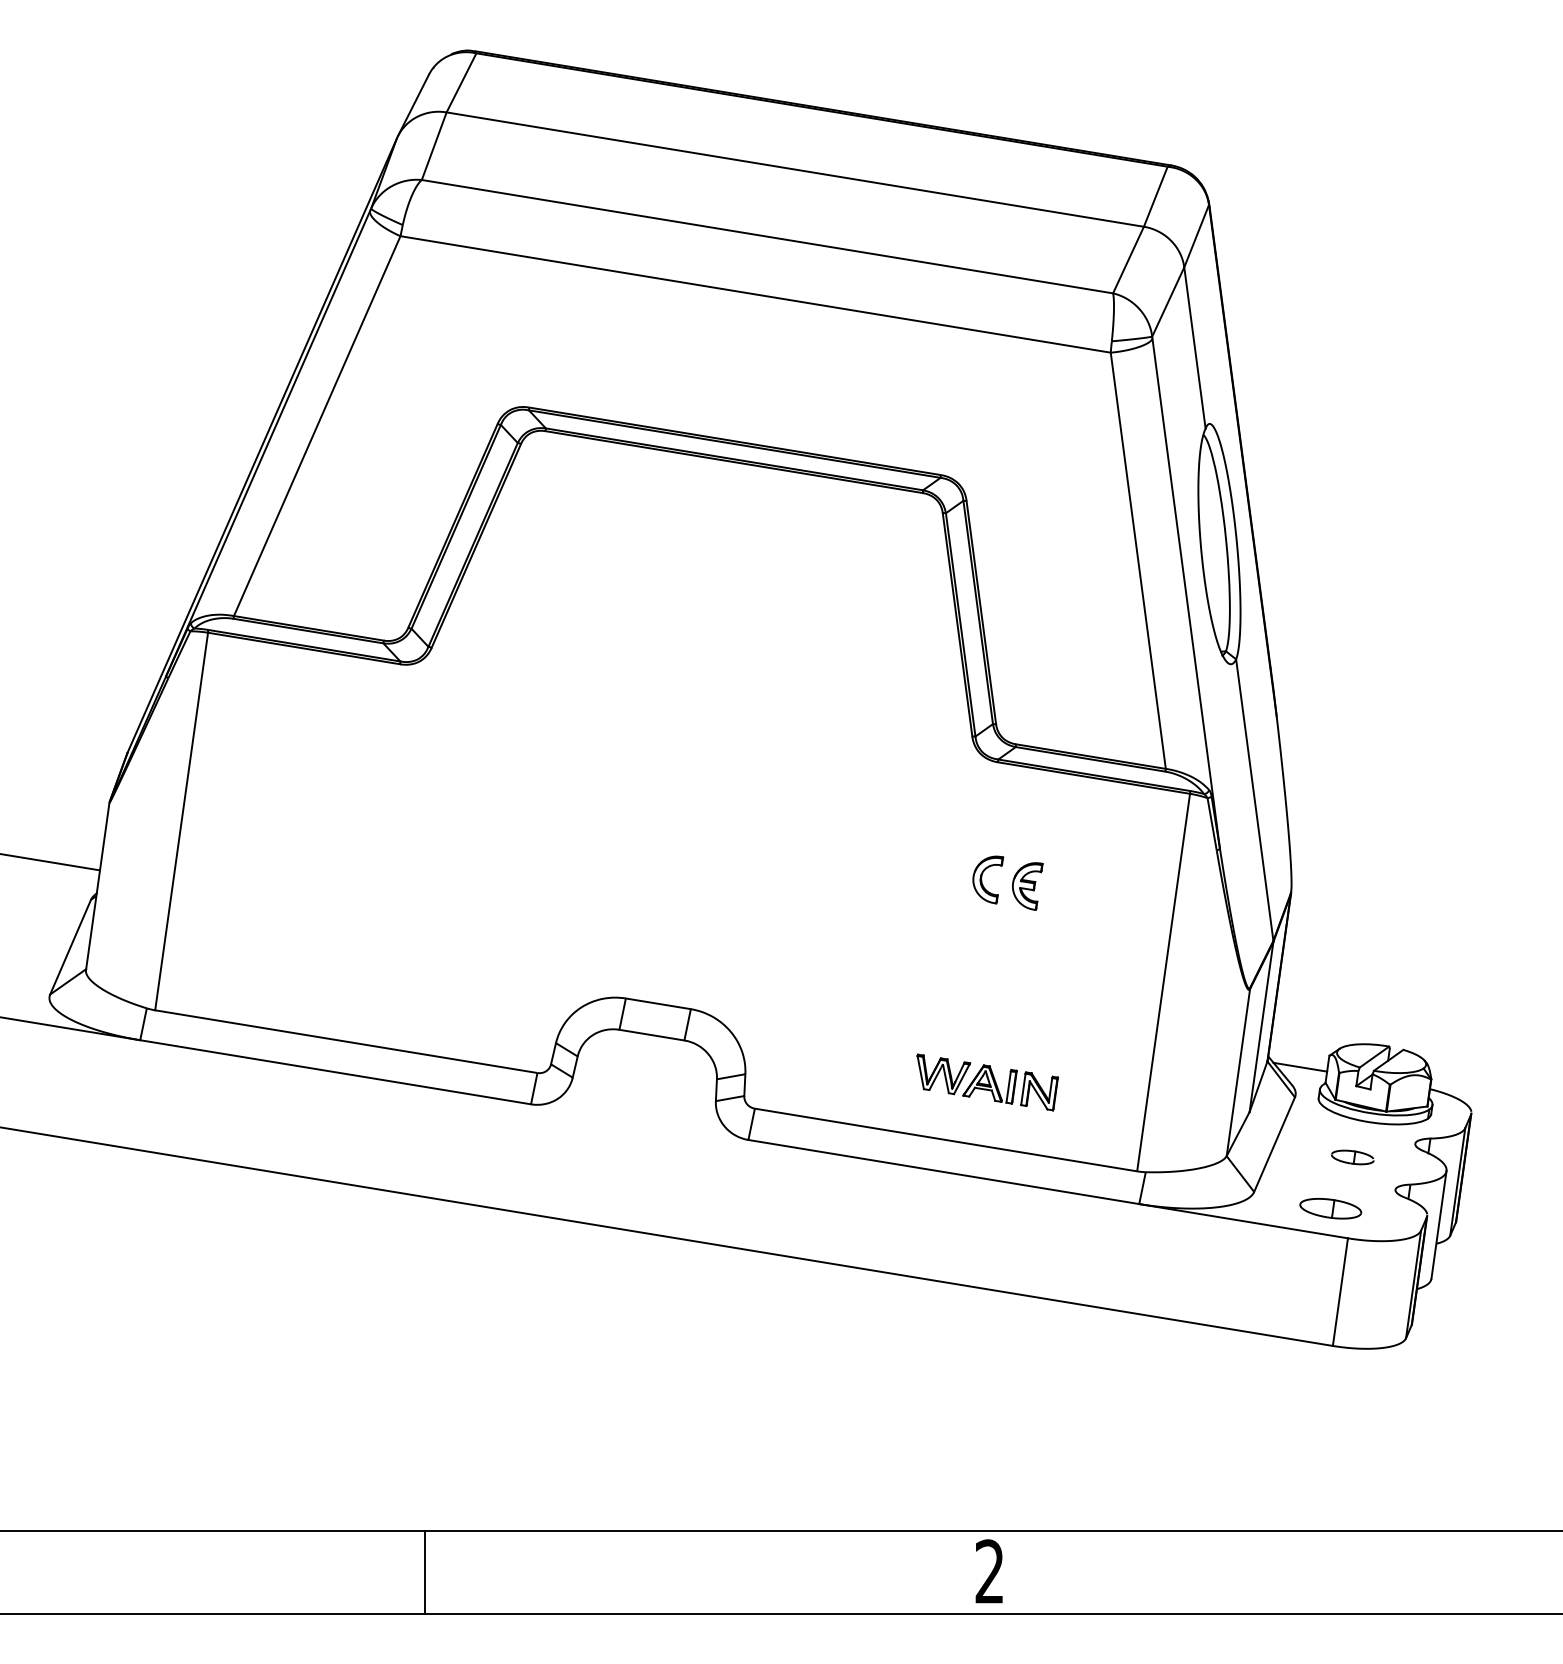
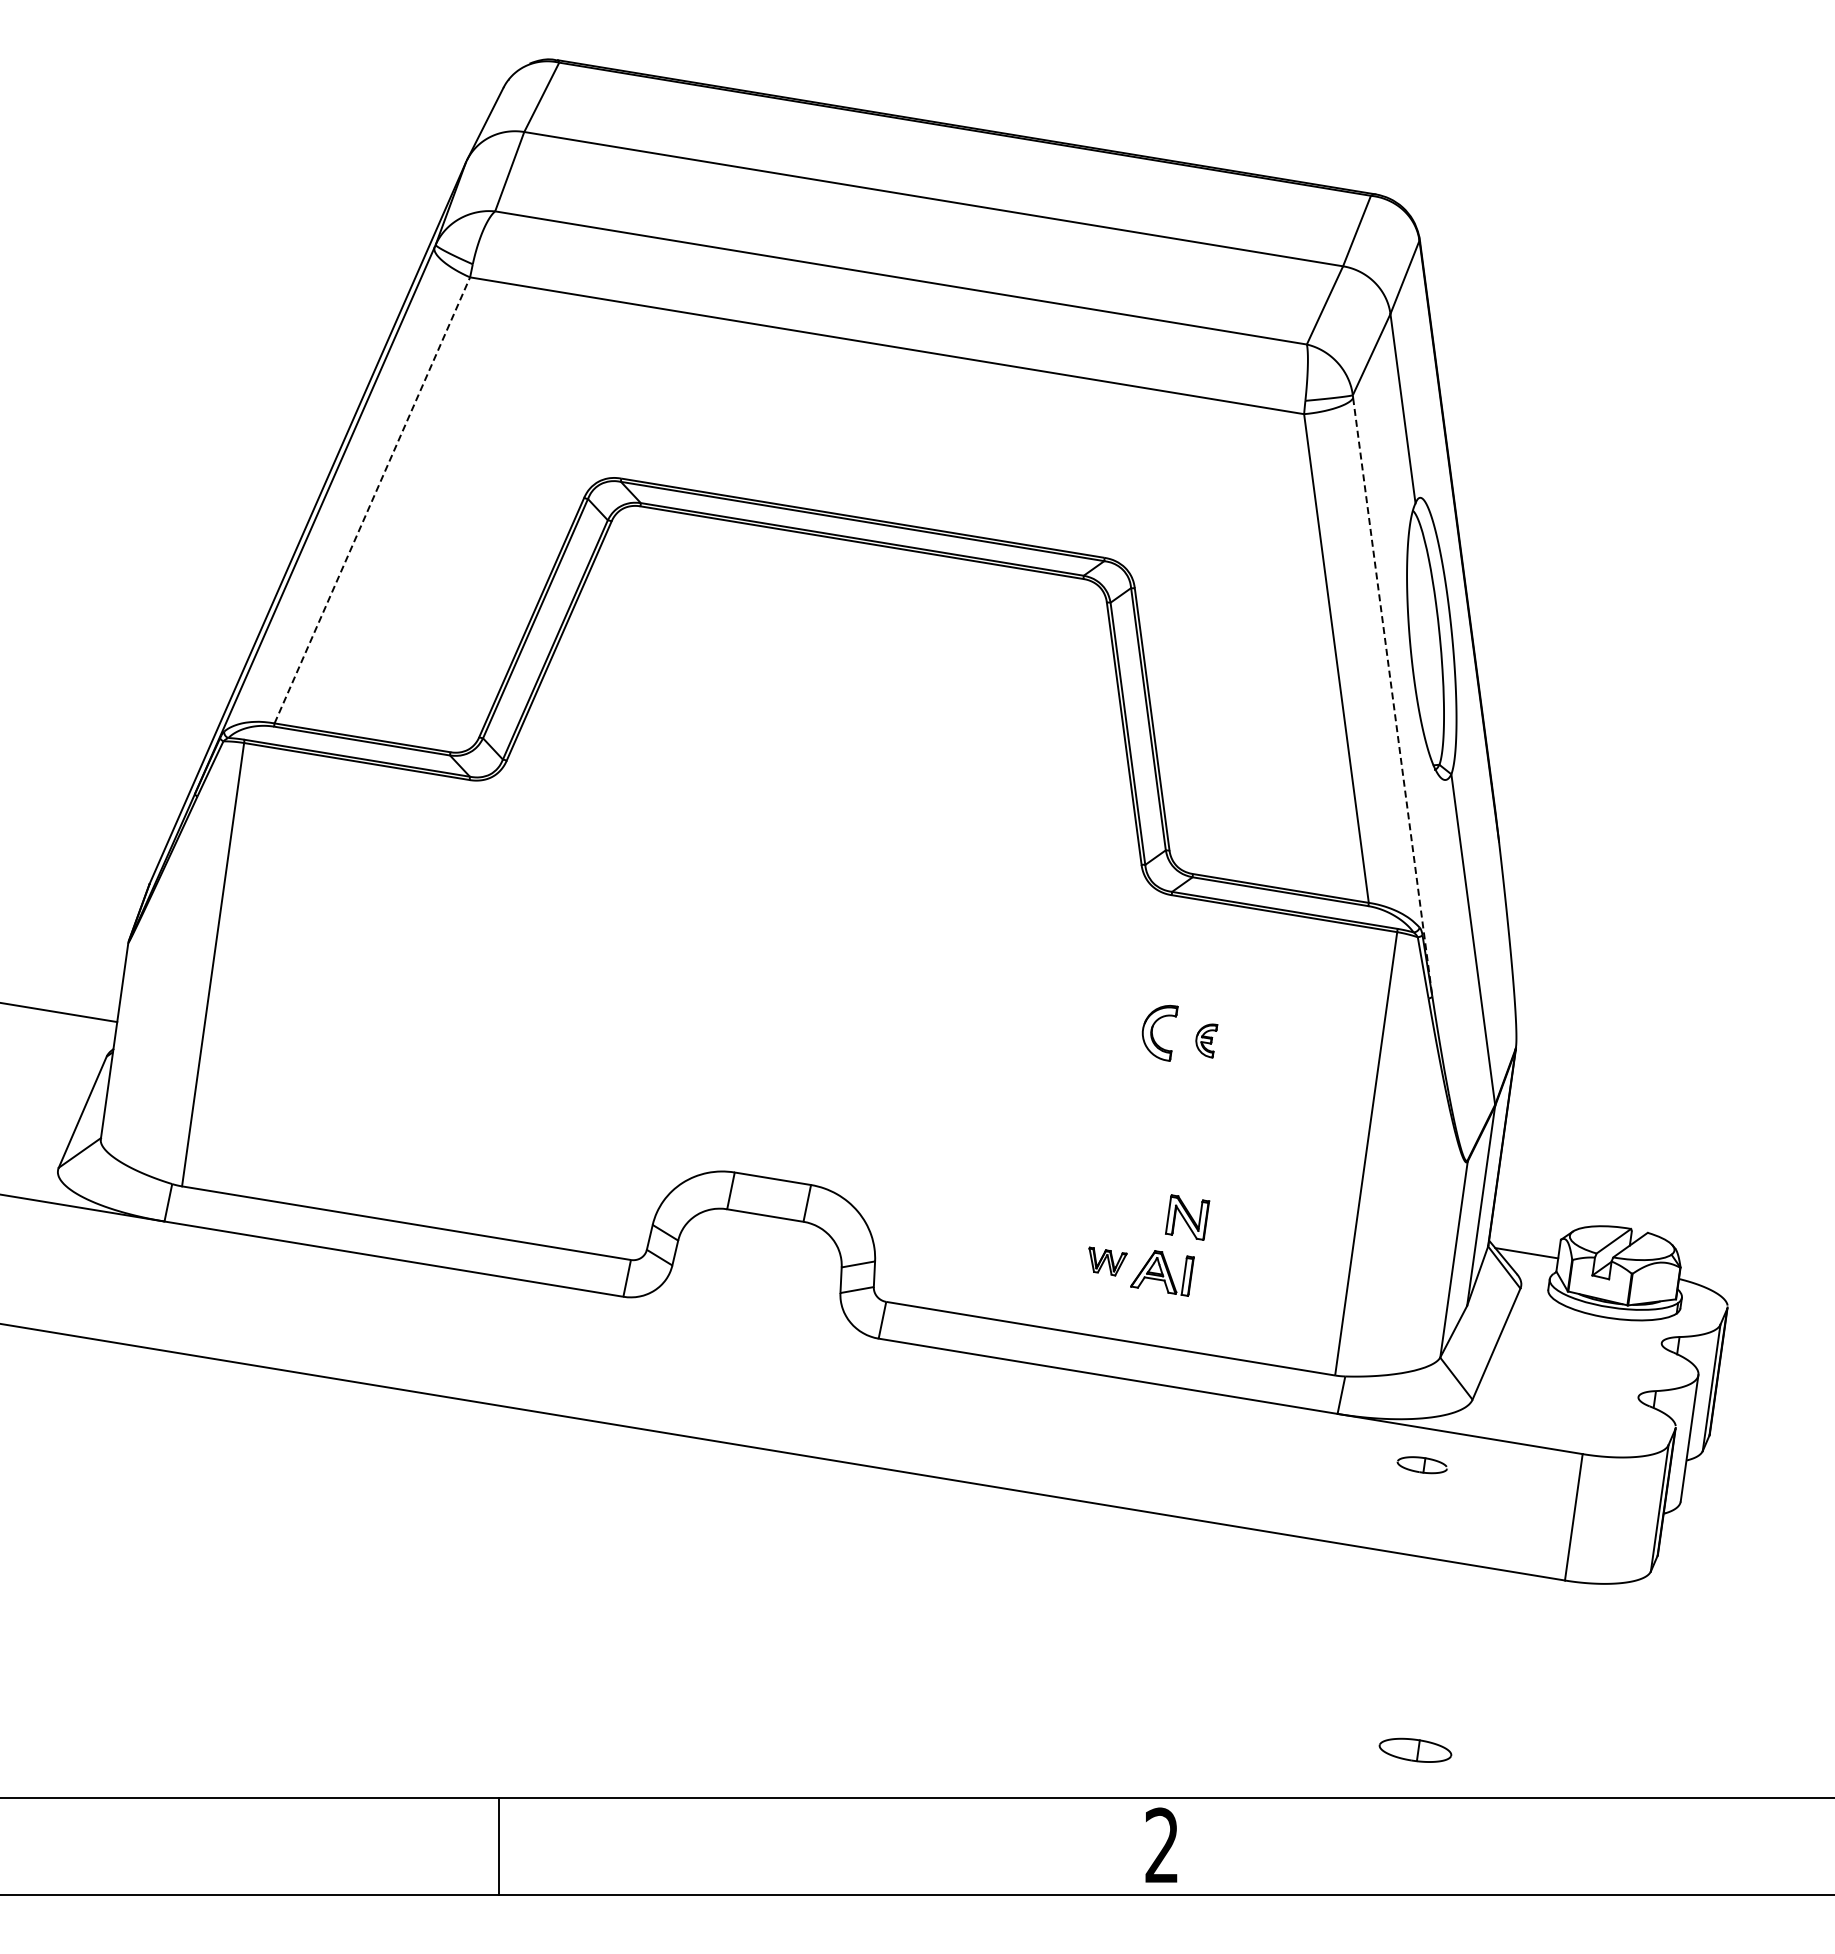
line: (317, 425) -> (372, 499), solid -> dashed
line: (1186, 593) -> (1392, 697), solid -> dashed
part: (1027, 886) -> (1206, 1040), size x0.6
part: (943, 1074) -> (1107, 1261), size x0.6
part: (1039, 1091) -> (1187, 1217), moved
part: (1352, 1157) -> (1421, 1465), moved
part: (1330, 1207) -> (1415, 1749), moved

